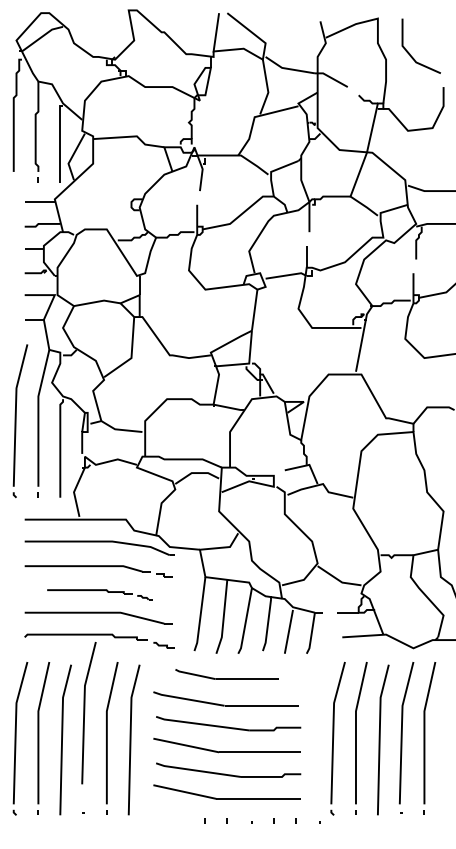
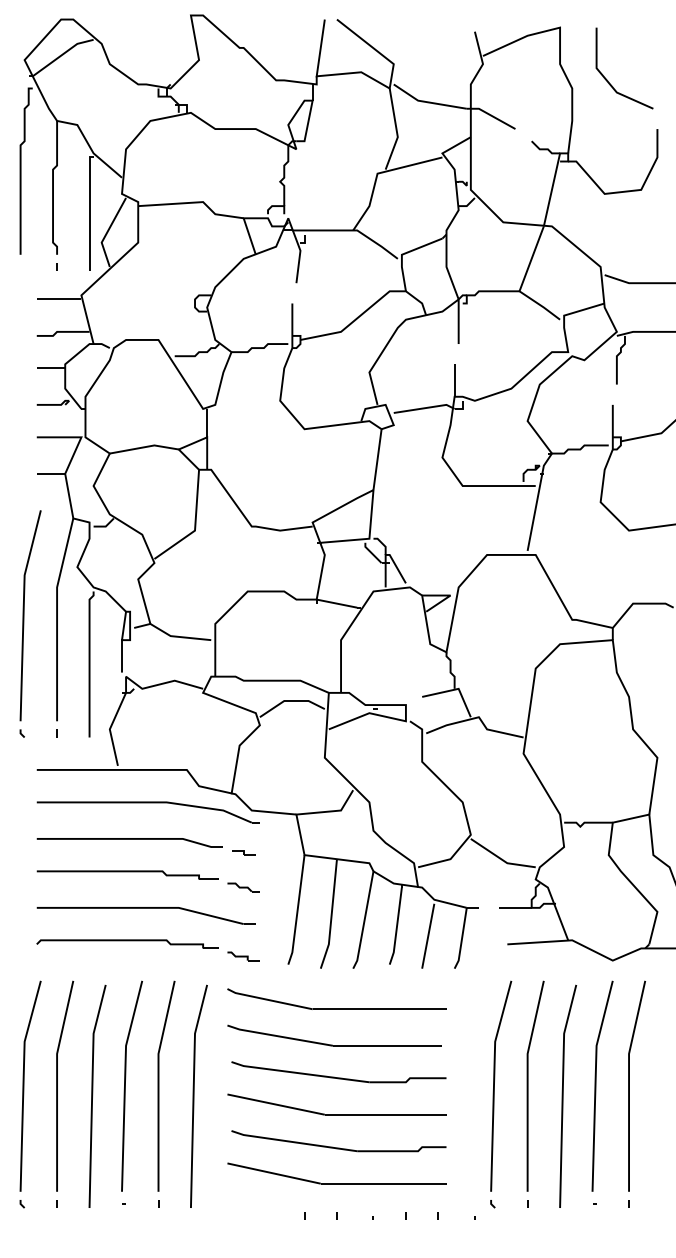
part: (99, 594) -> (147, 880), size x1.43
part: (226, 674) -> (335, 999), size x1.43
line: (85, 713) -> (126, 1086), moved

